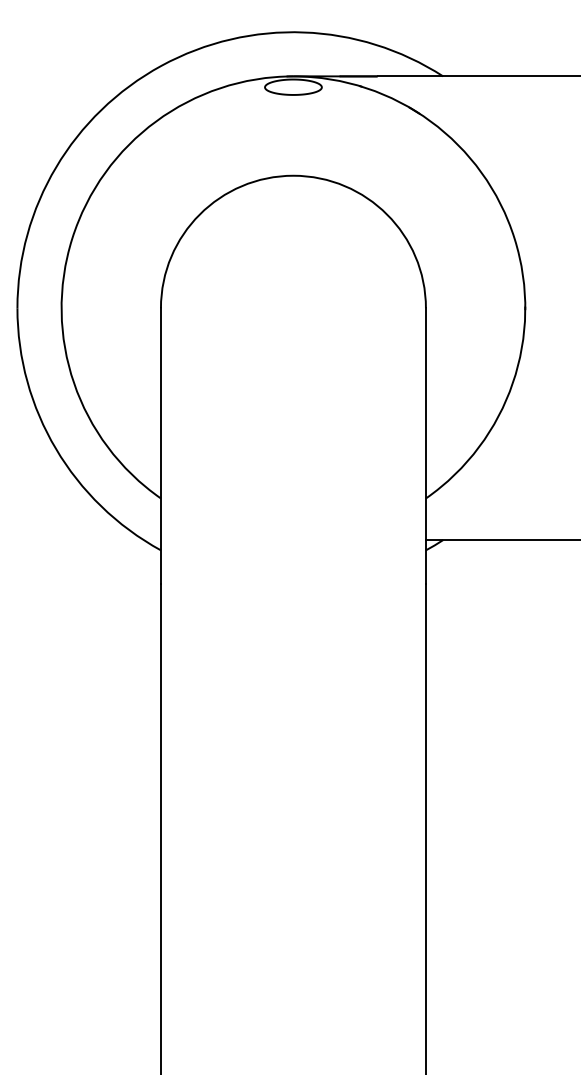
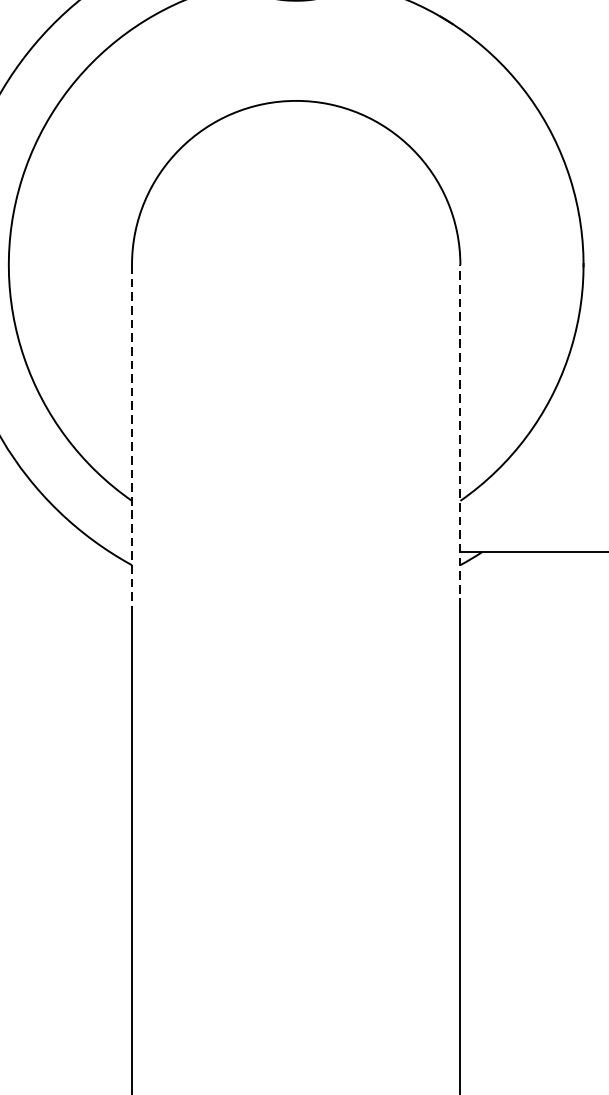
line: (160, 446) -> (131, 436), solid -> dashed
line: (425, 446) -> (459, 436), solid -> dashed

